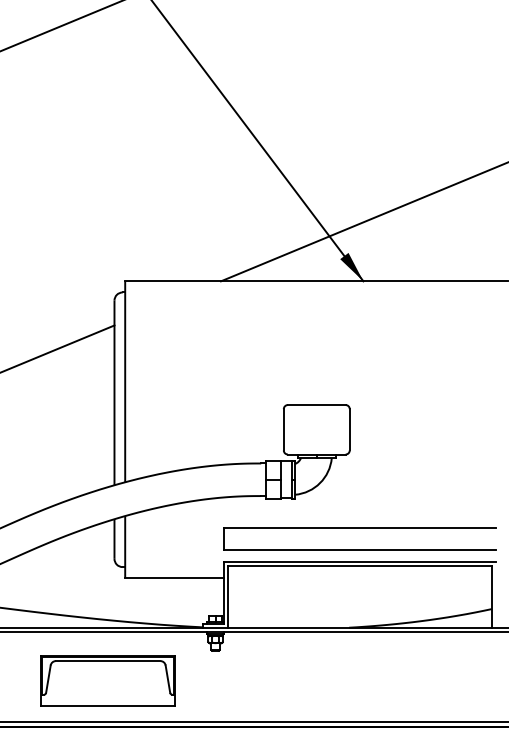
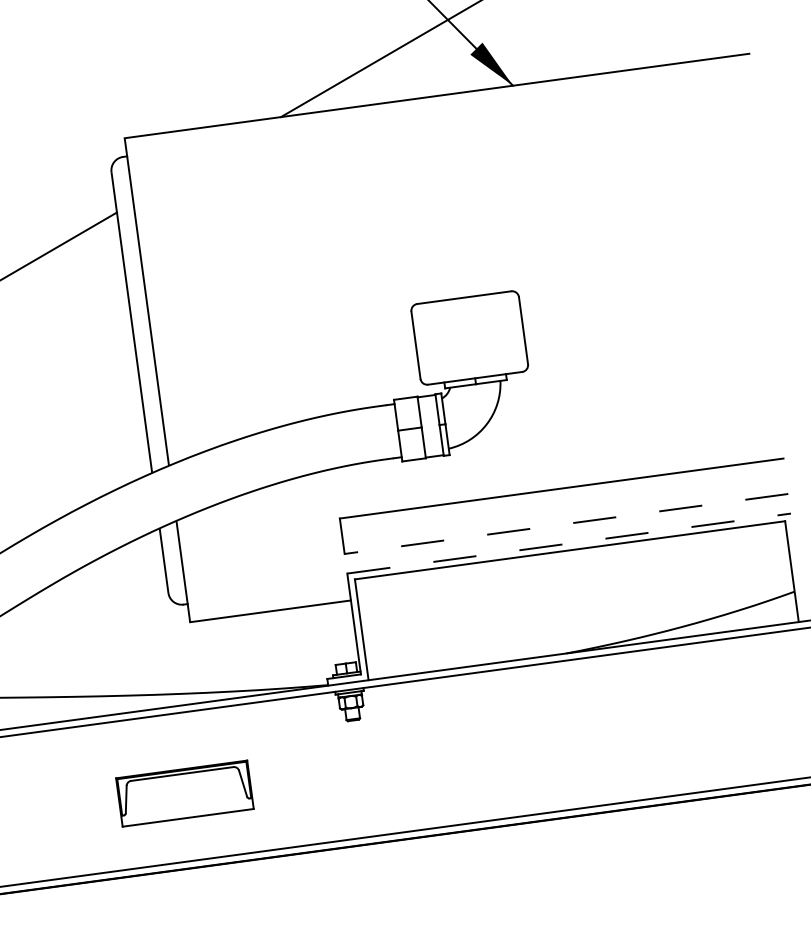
line: (359, 549) -> (565, 523), solid -> dashed
line: (360, 561) -> (570, 543), solid -> dashed
part: (107, 680) -> (183, 792), size x0.6

